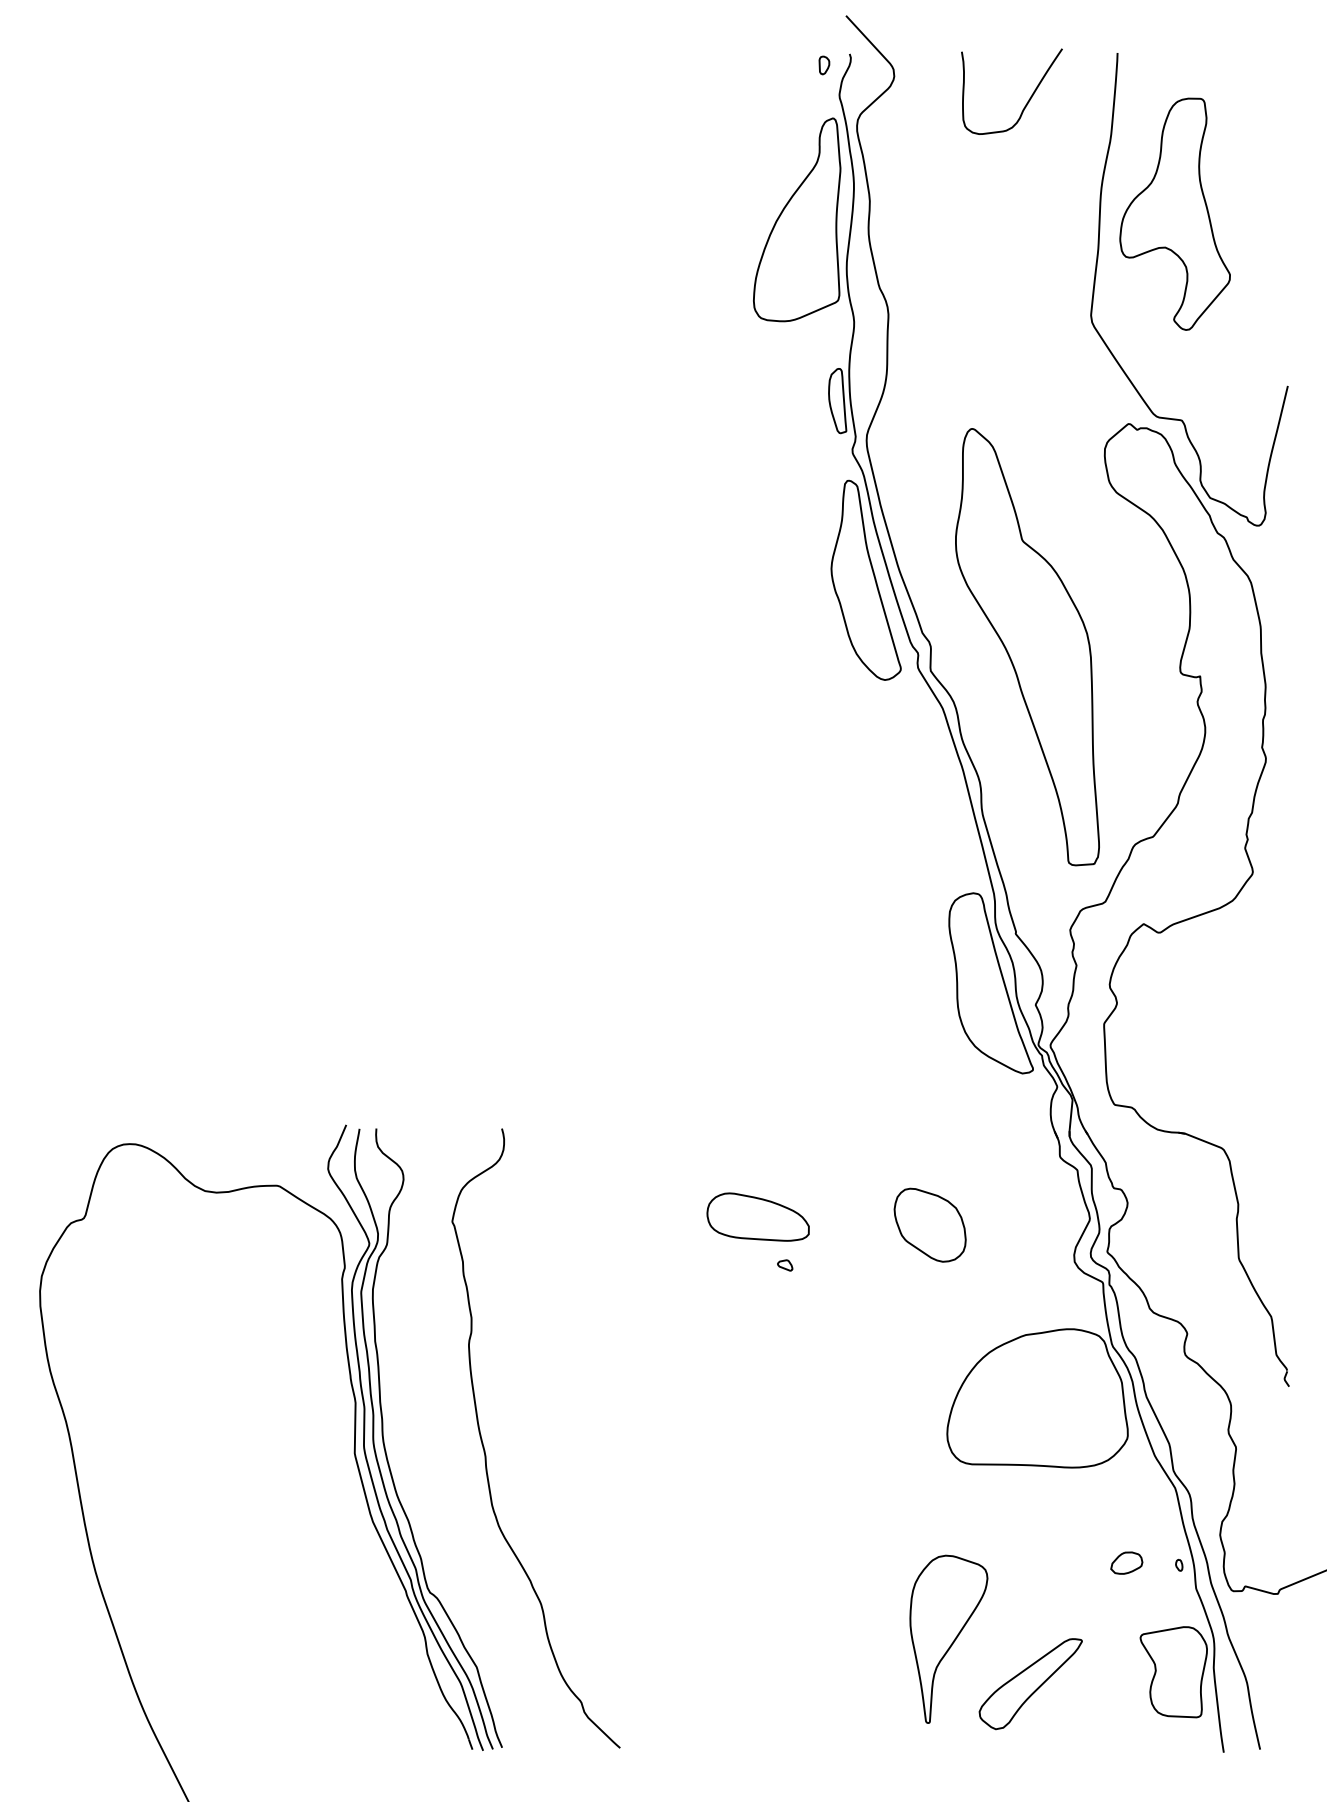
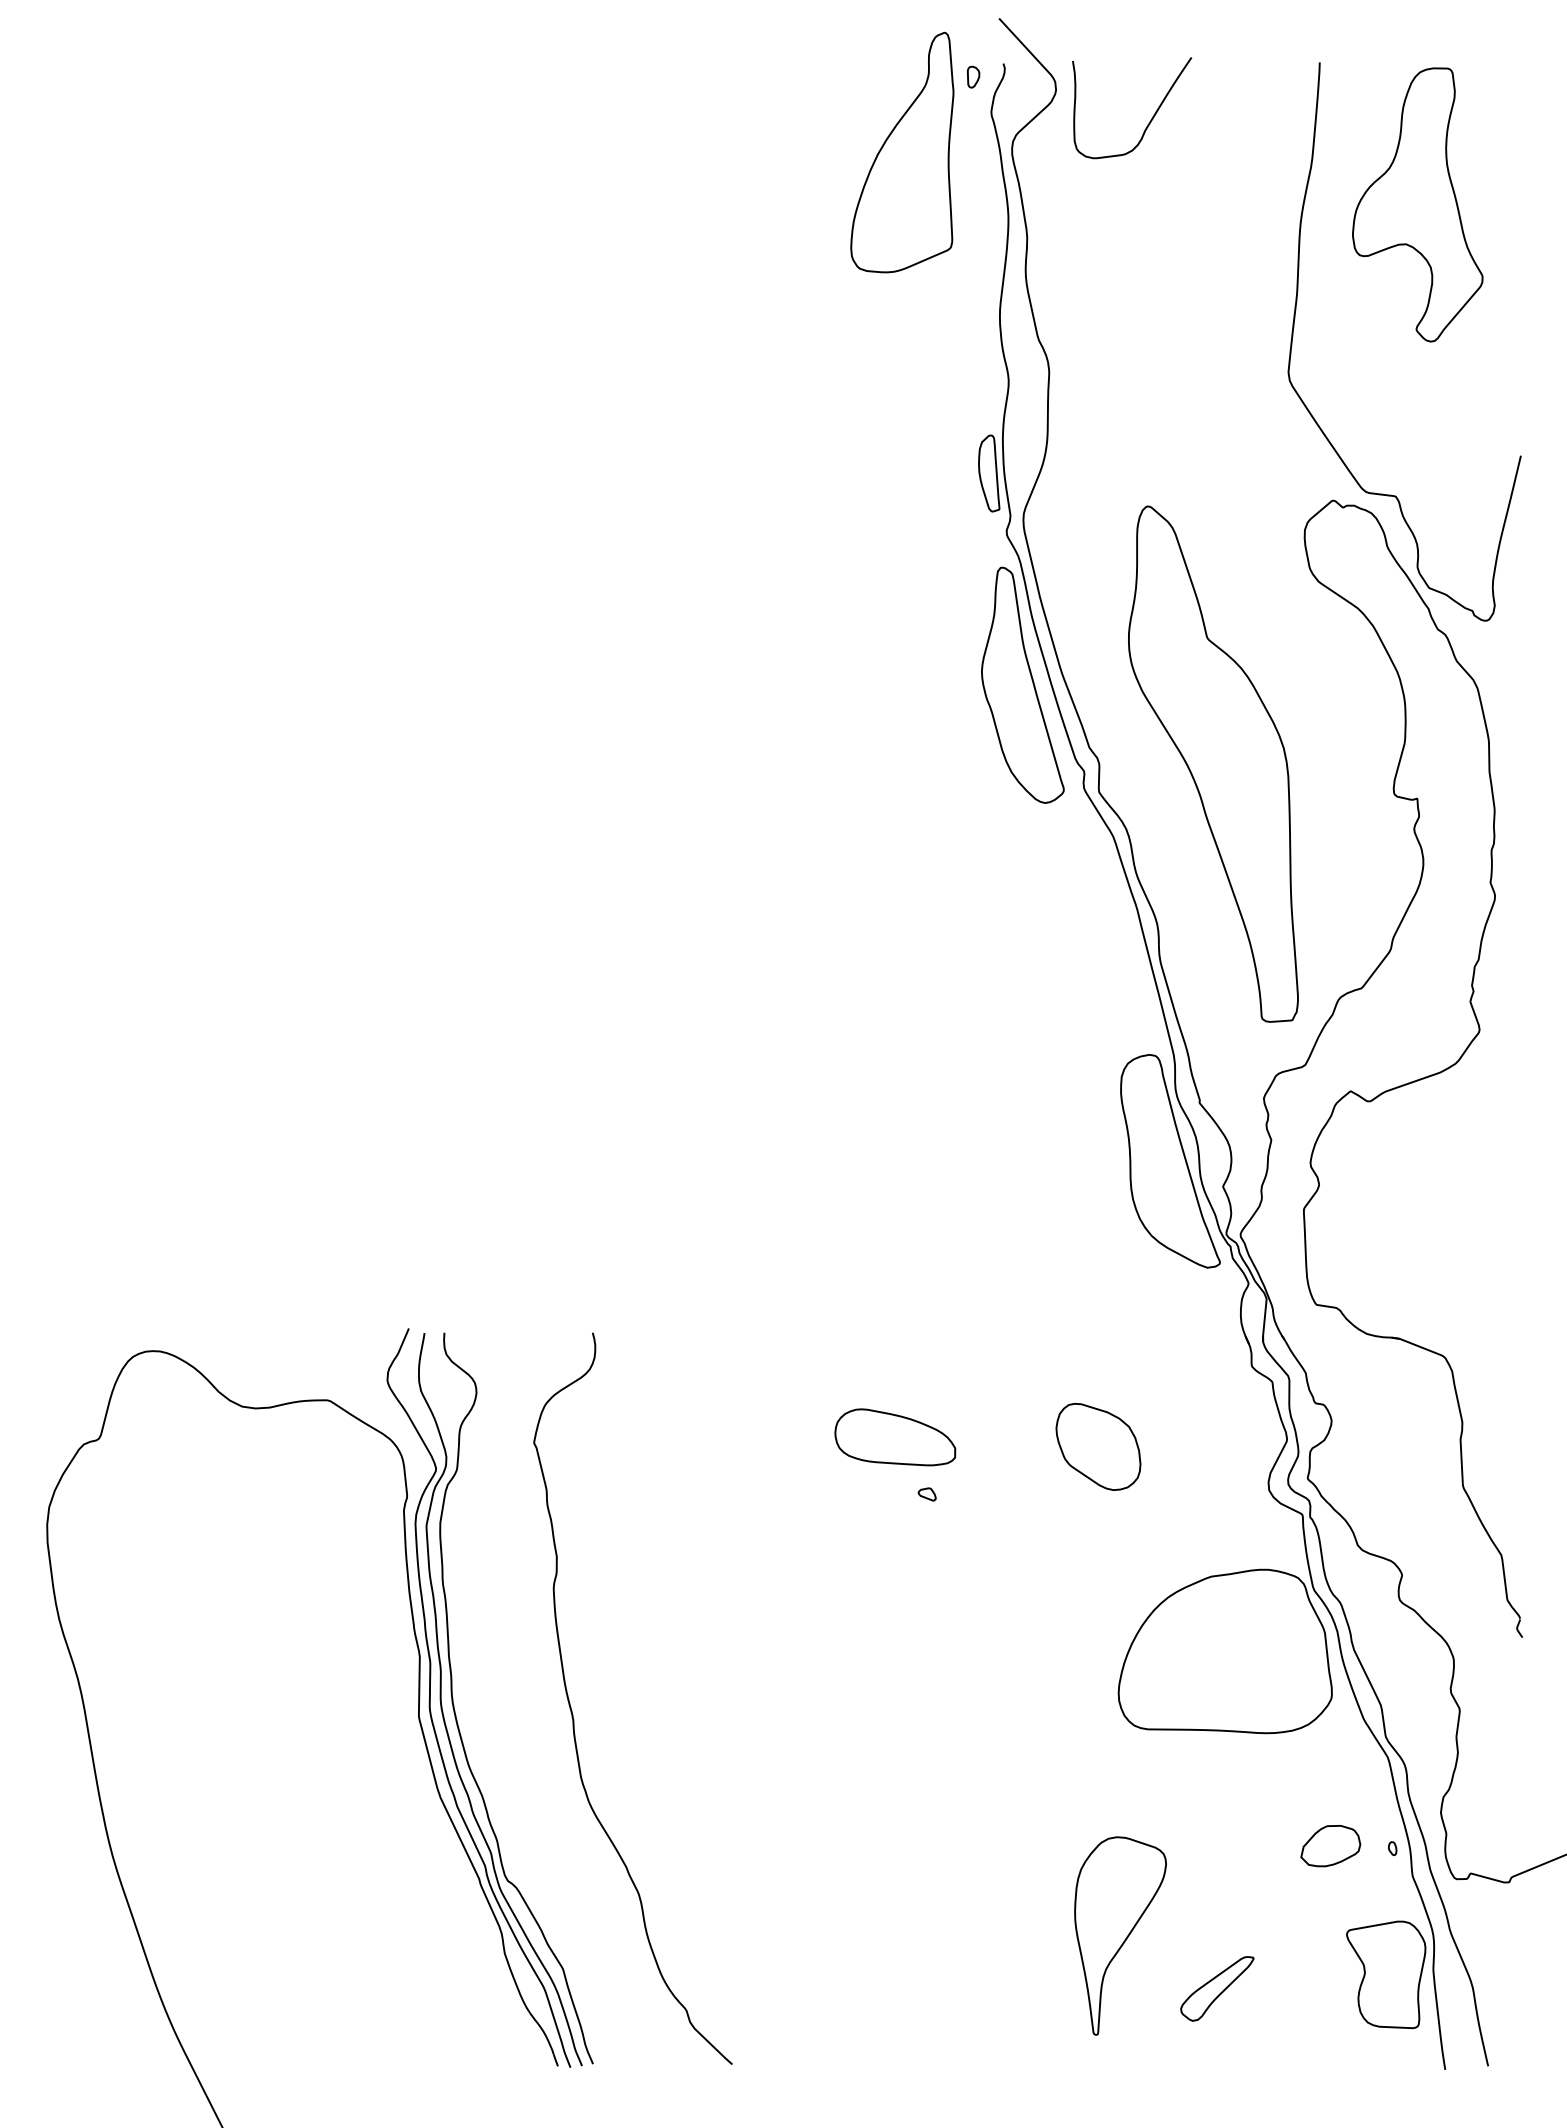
curve: (1027, 101) -> (1150, 119), moved
part: (1174, 213) -> (1417, 204), moved
part: (797, 219) -> (902, 152), moved
part: (1126, 1562) -> (1330, 1845), size x1.6
part: (1030, 1683) -> (1217, 1988), size x0.6

